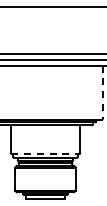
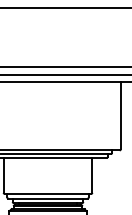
line: (102, 92) -> (120, 116), dashed -> solid
line: (45, 153) -> (48, 193), dashed -> solid

